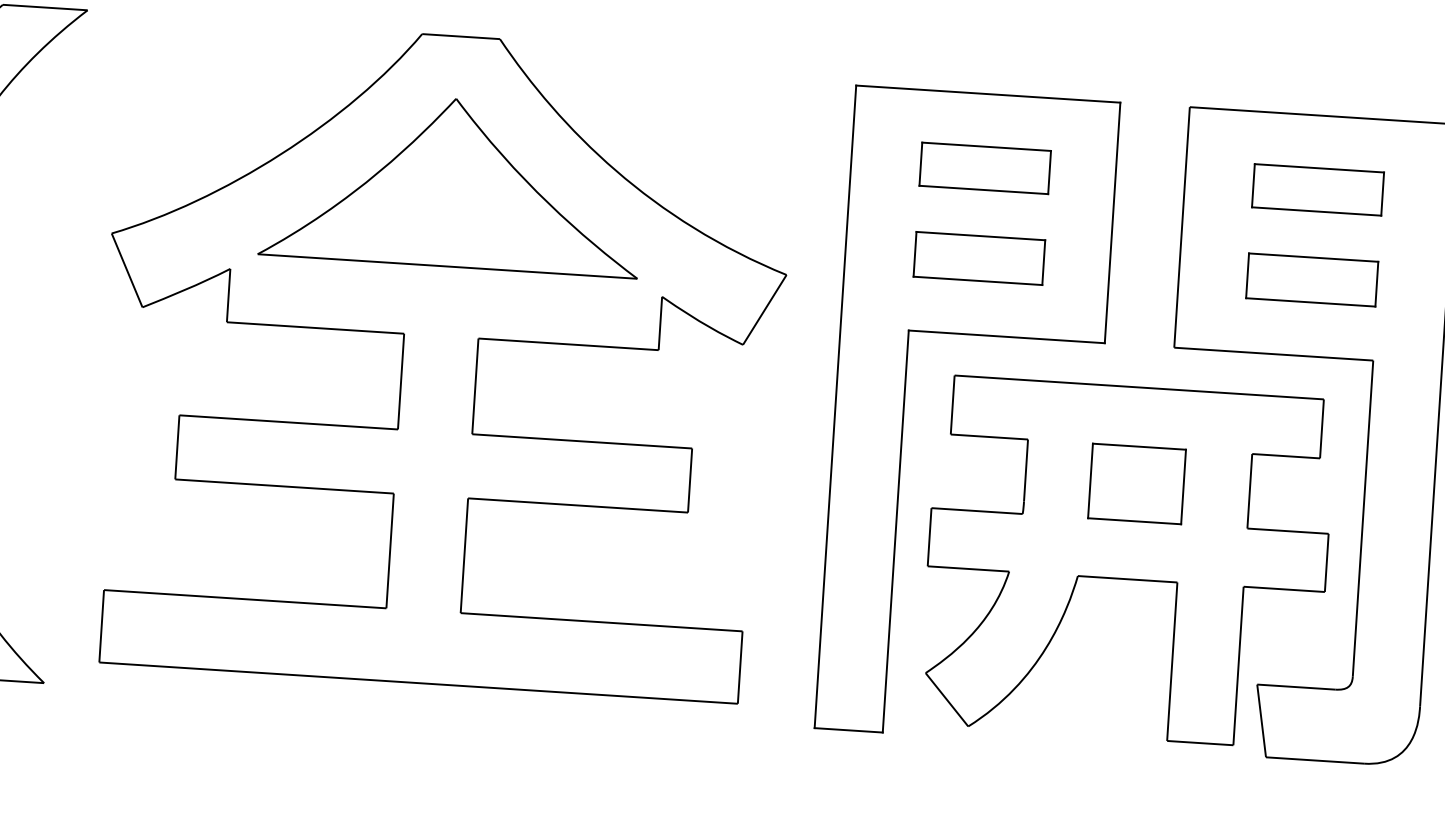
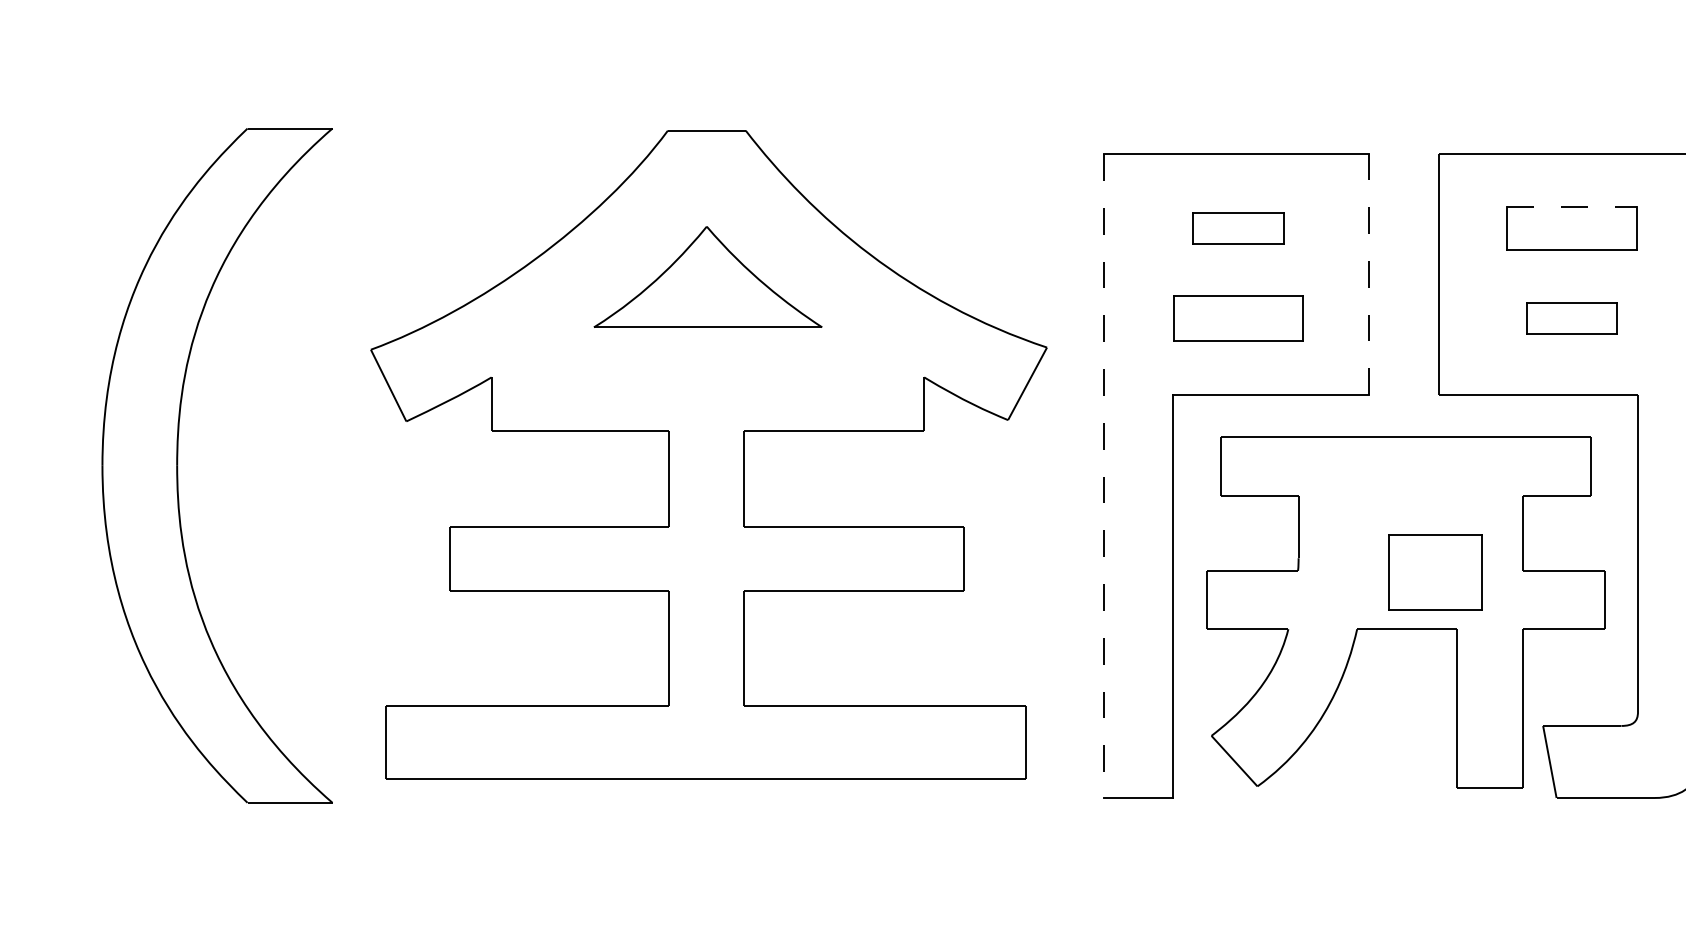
part: (985, 168) -> (1238, 228), size x0.7
line: (1319, 168) -> (1571, 206), solid -> dashed
part: (452, 182) -> (707, 276), size x0.6
line: (1113, 222) -> (1369, 274), solid -> dashed
part: (1311, 279) -> (1571, 318), size x0.7
line: (835, 407) -> (1104, 476), solid -> dashed
part: (1137, 483) -> (1435, 572), moved

